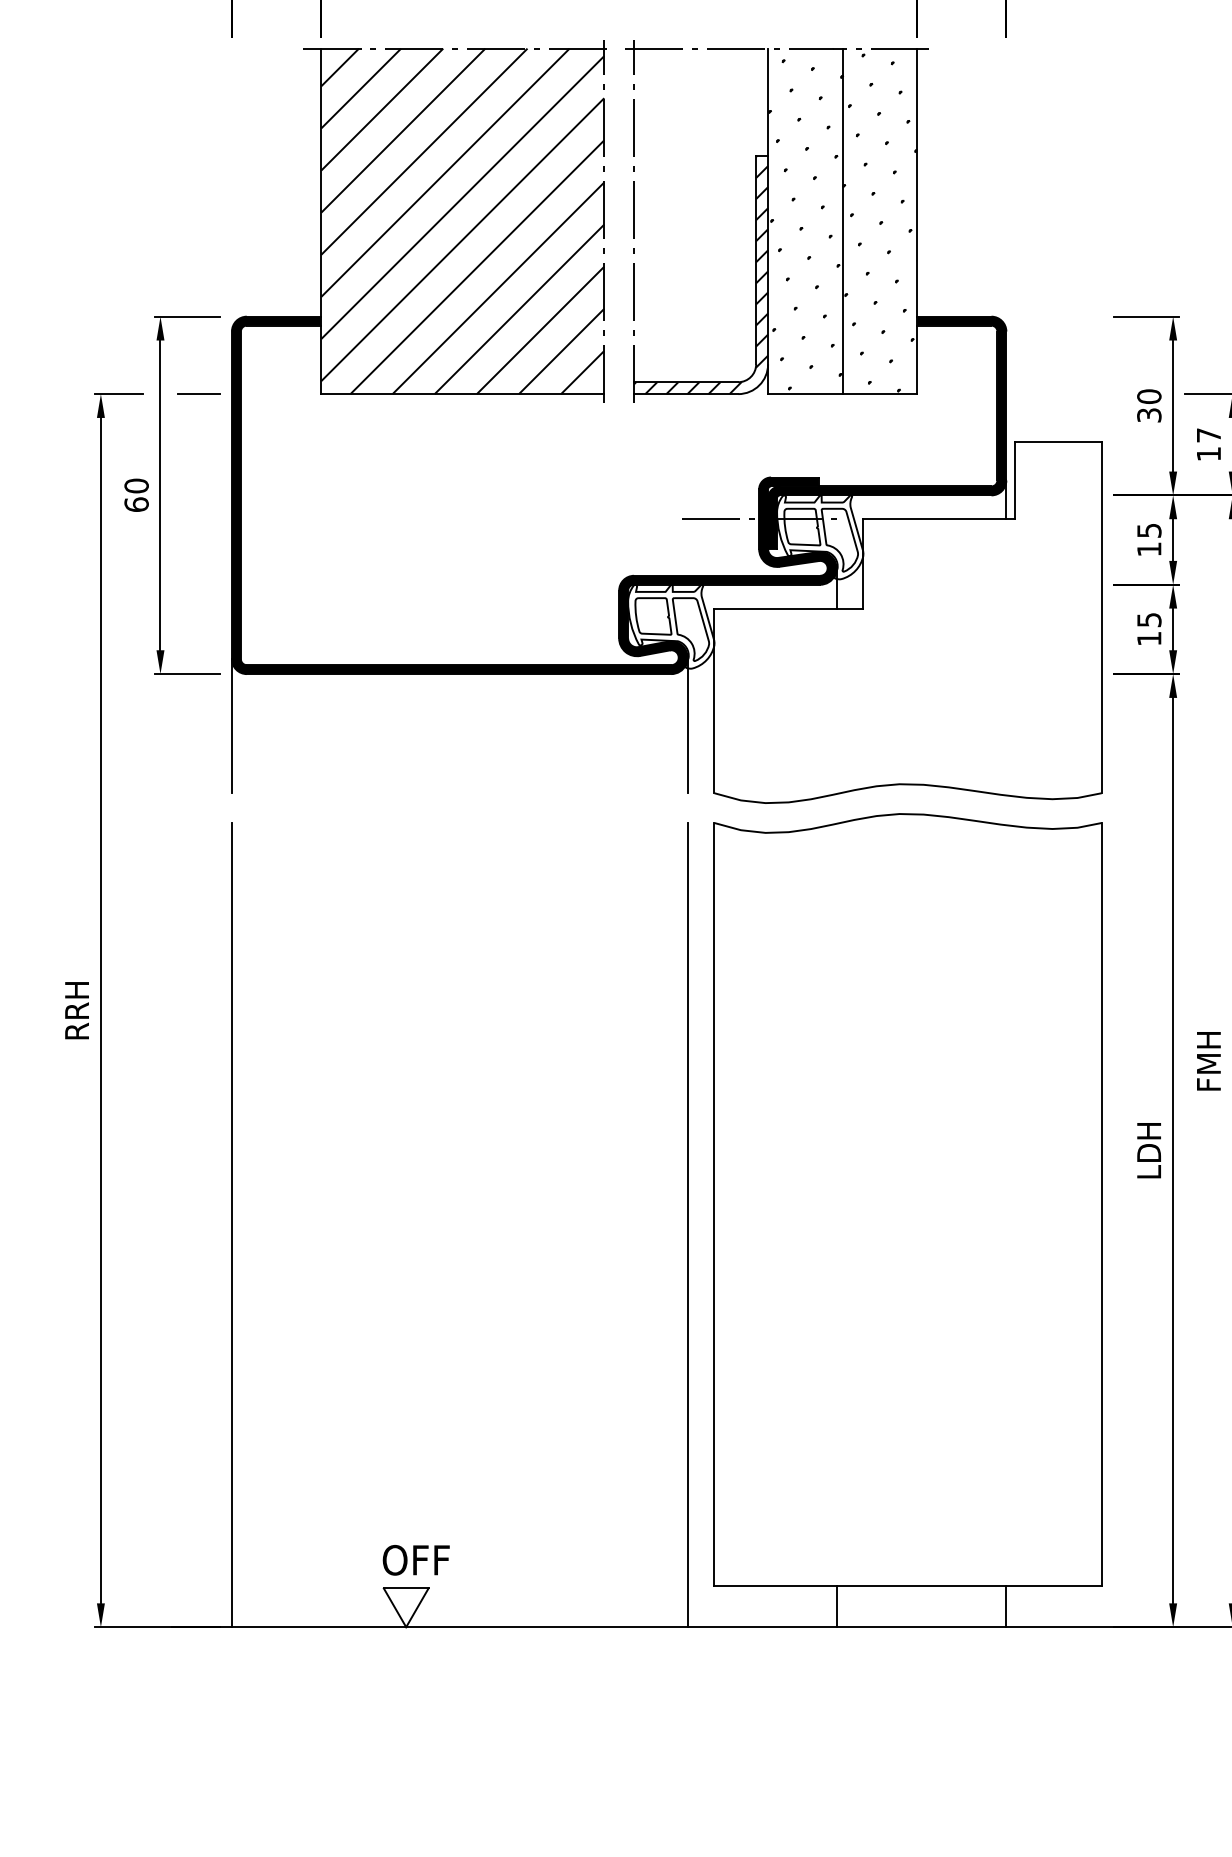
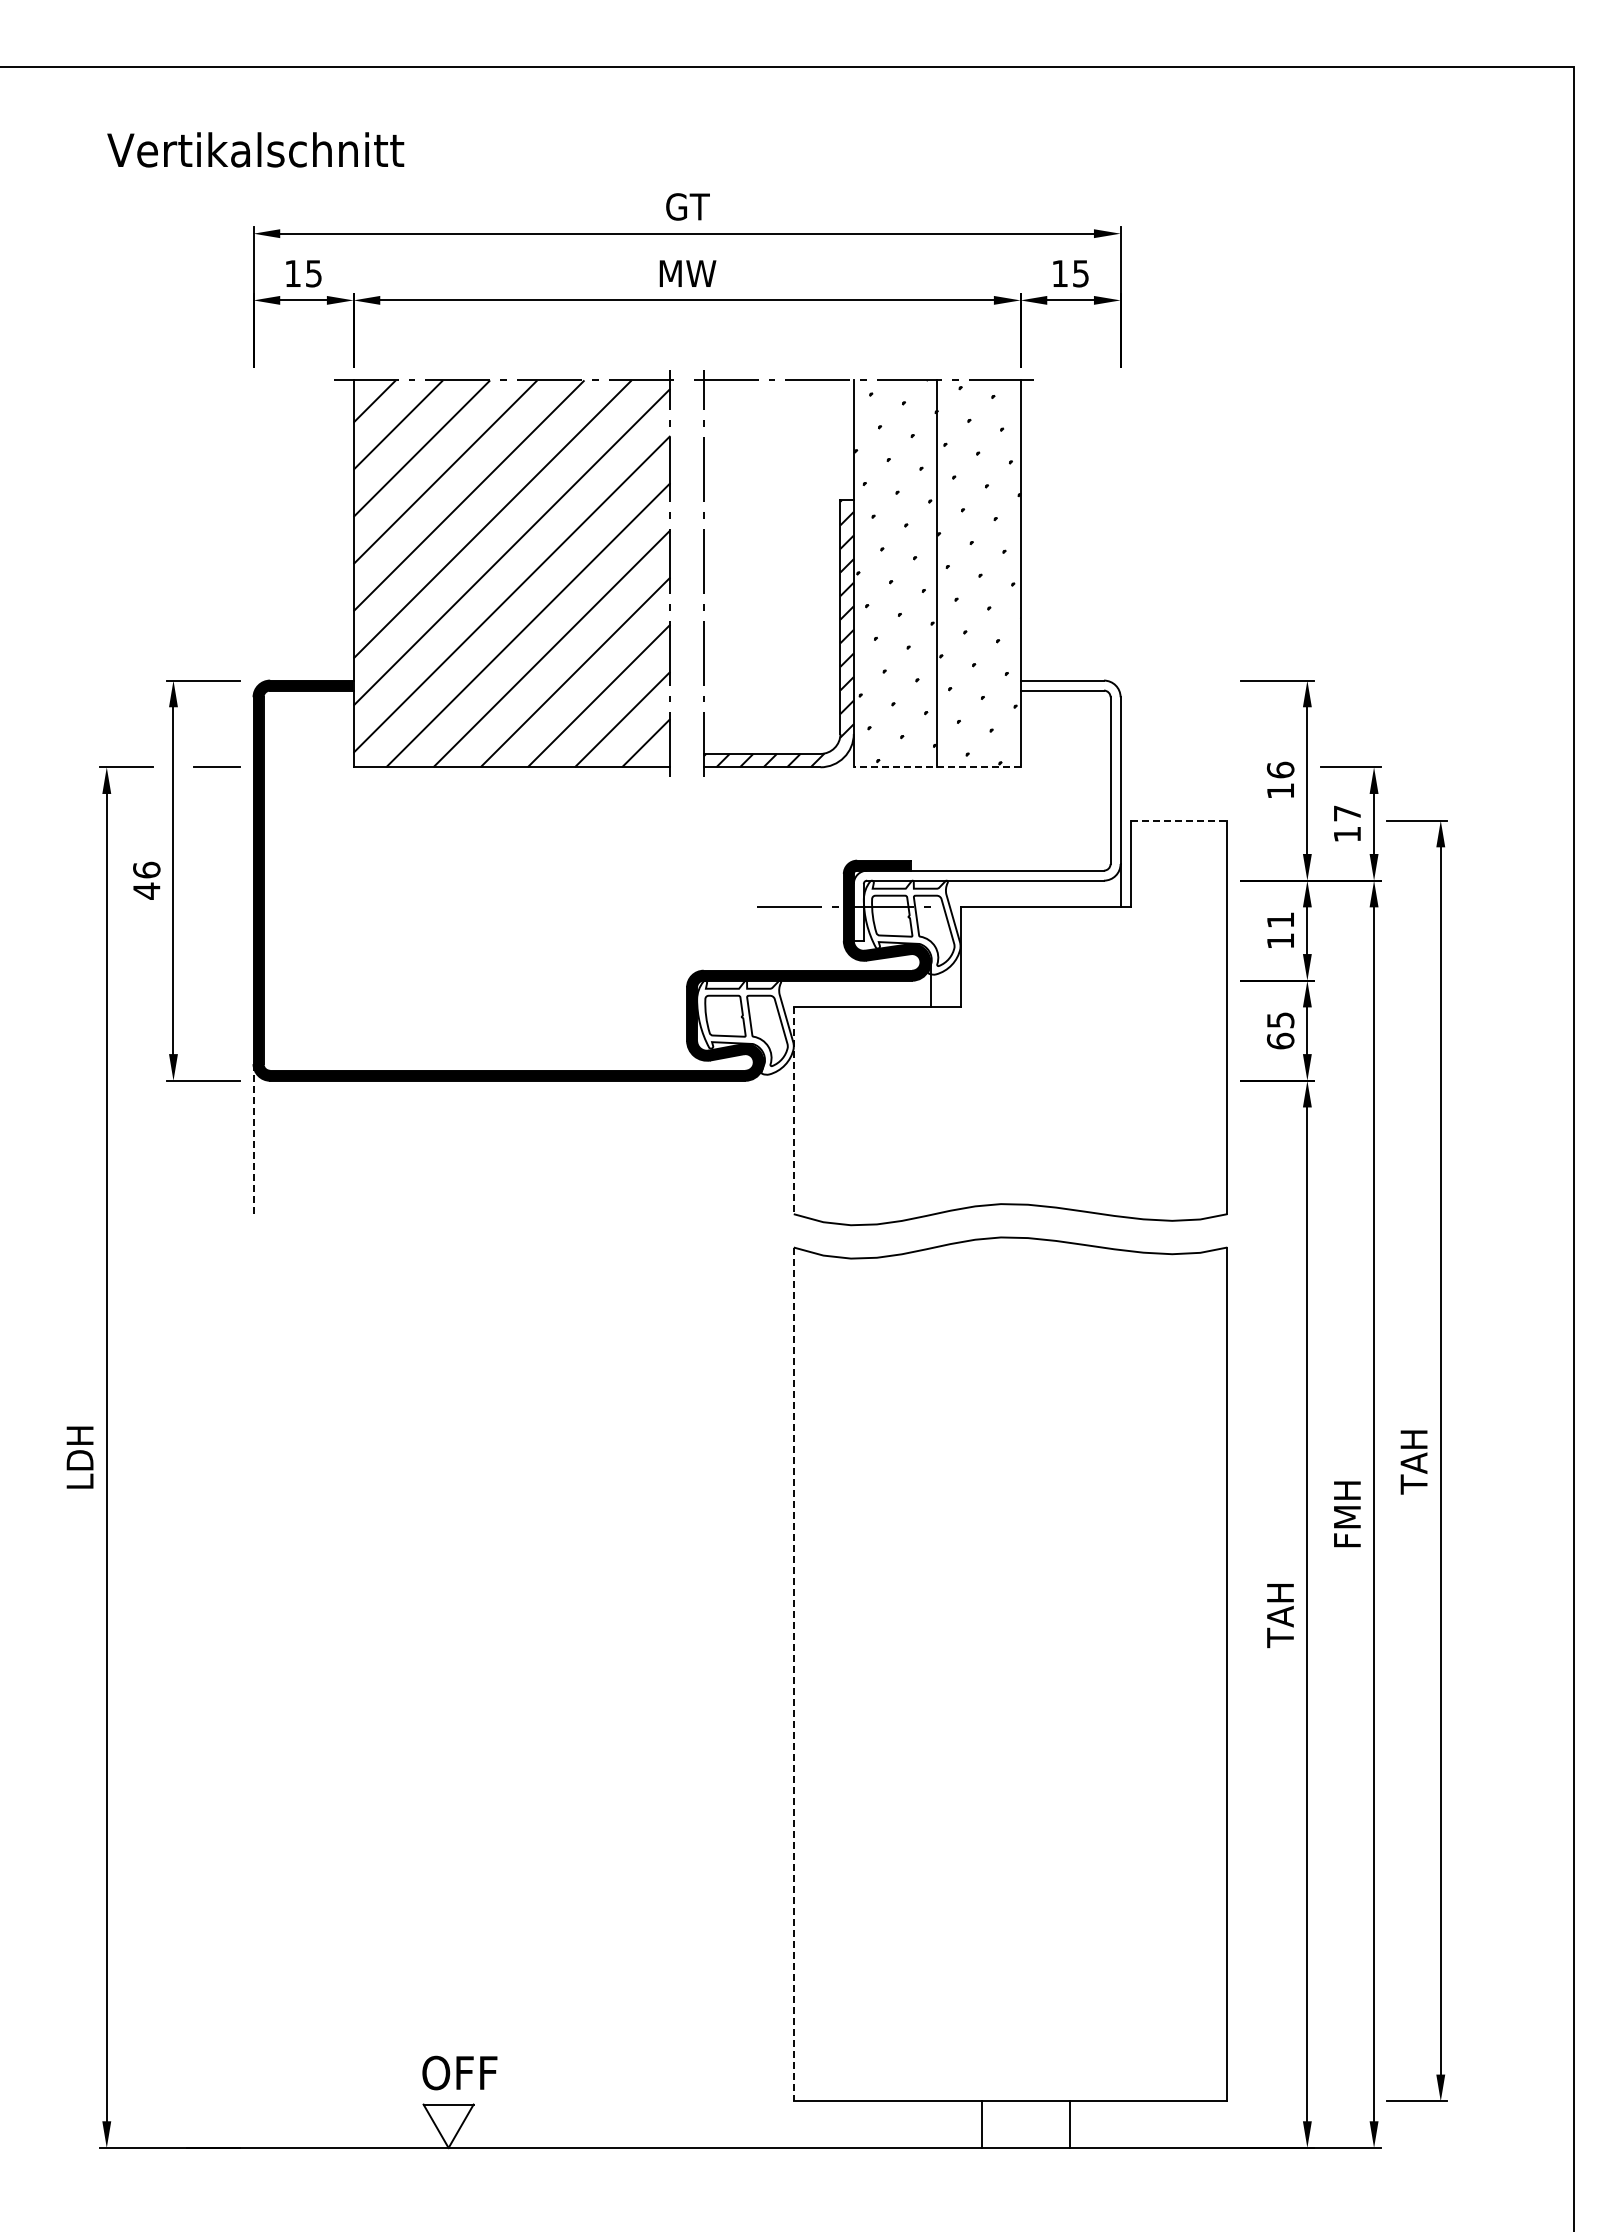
line: (841, 394) -> (936, 767), solid -> dashed
text: (1149, 405) -> (1280, 779), 30 -> 16
fill: (886, 432) -> (986, 810), removed
line: (1058, 441) -> (1179, 820), solid -> dashed
text: (136, 495) -> (146, 880), 60 -> 46
text: (1149, 530) -> (1280, 920), 15 -> 11
text: (1149, 638) -> (1280, 1040), 15 -> 65
line: (714, 701) -> (793, 1111), solid -> dashed
line: (687, 725) -> (763, 1138), removed
line: (231, 726) -> (253, 1139), solid -> dashed
text: (76, 1010) -> (79, 1457), RRH -> LDH
text: (1149, 1151) -> (1280, 1615), LDH -> TAH
line: (714, 1204) -> (793, 1674), solid -> dashed
line: (231, 1224) -> (253, 1697), removed
line: (687, 1224) -> (763, 1697), removed
line: (836, 1606) -> (981, 2124), moved
line: (1006, 1606) -> (1069, 2124), moved

